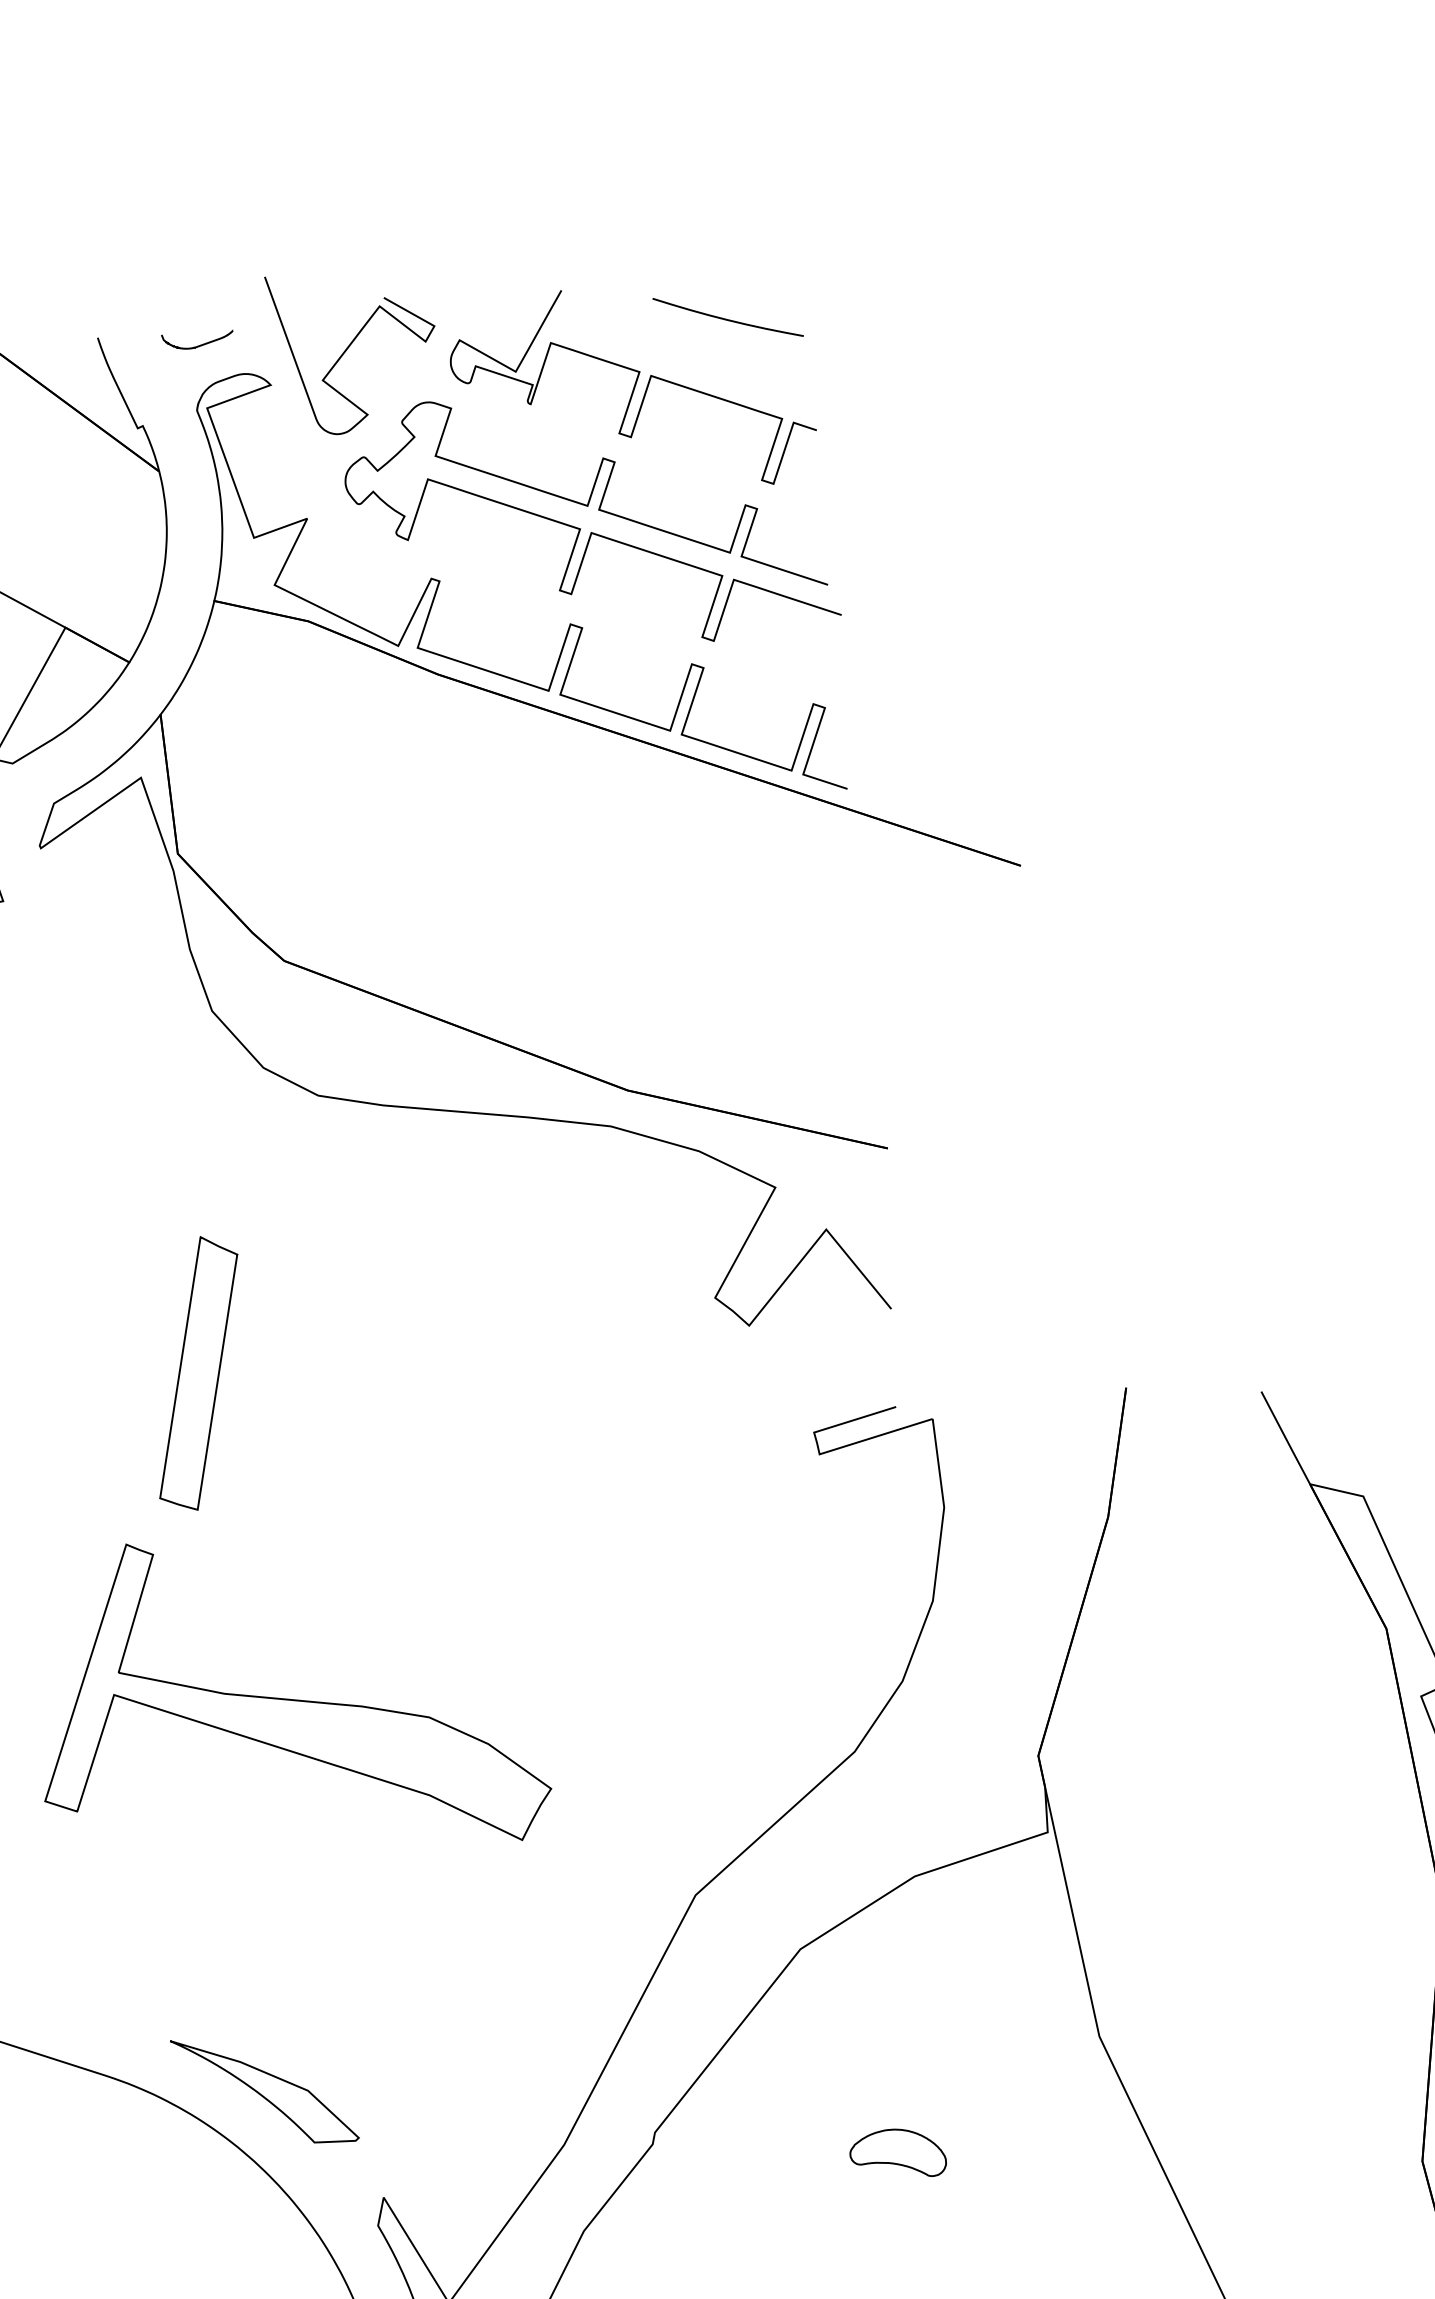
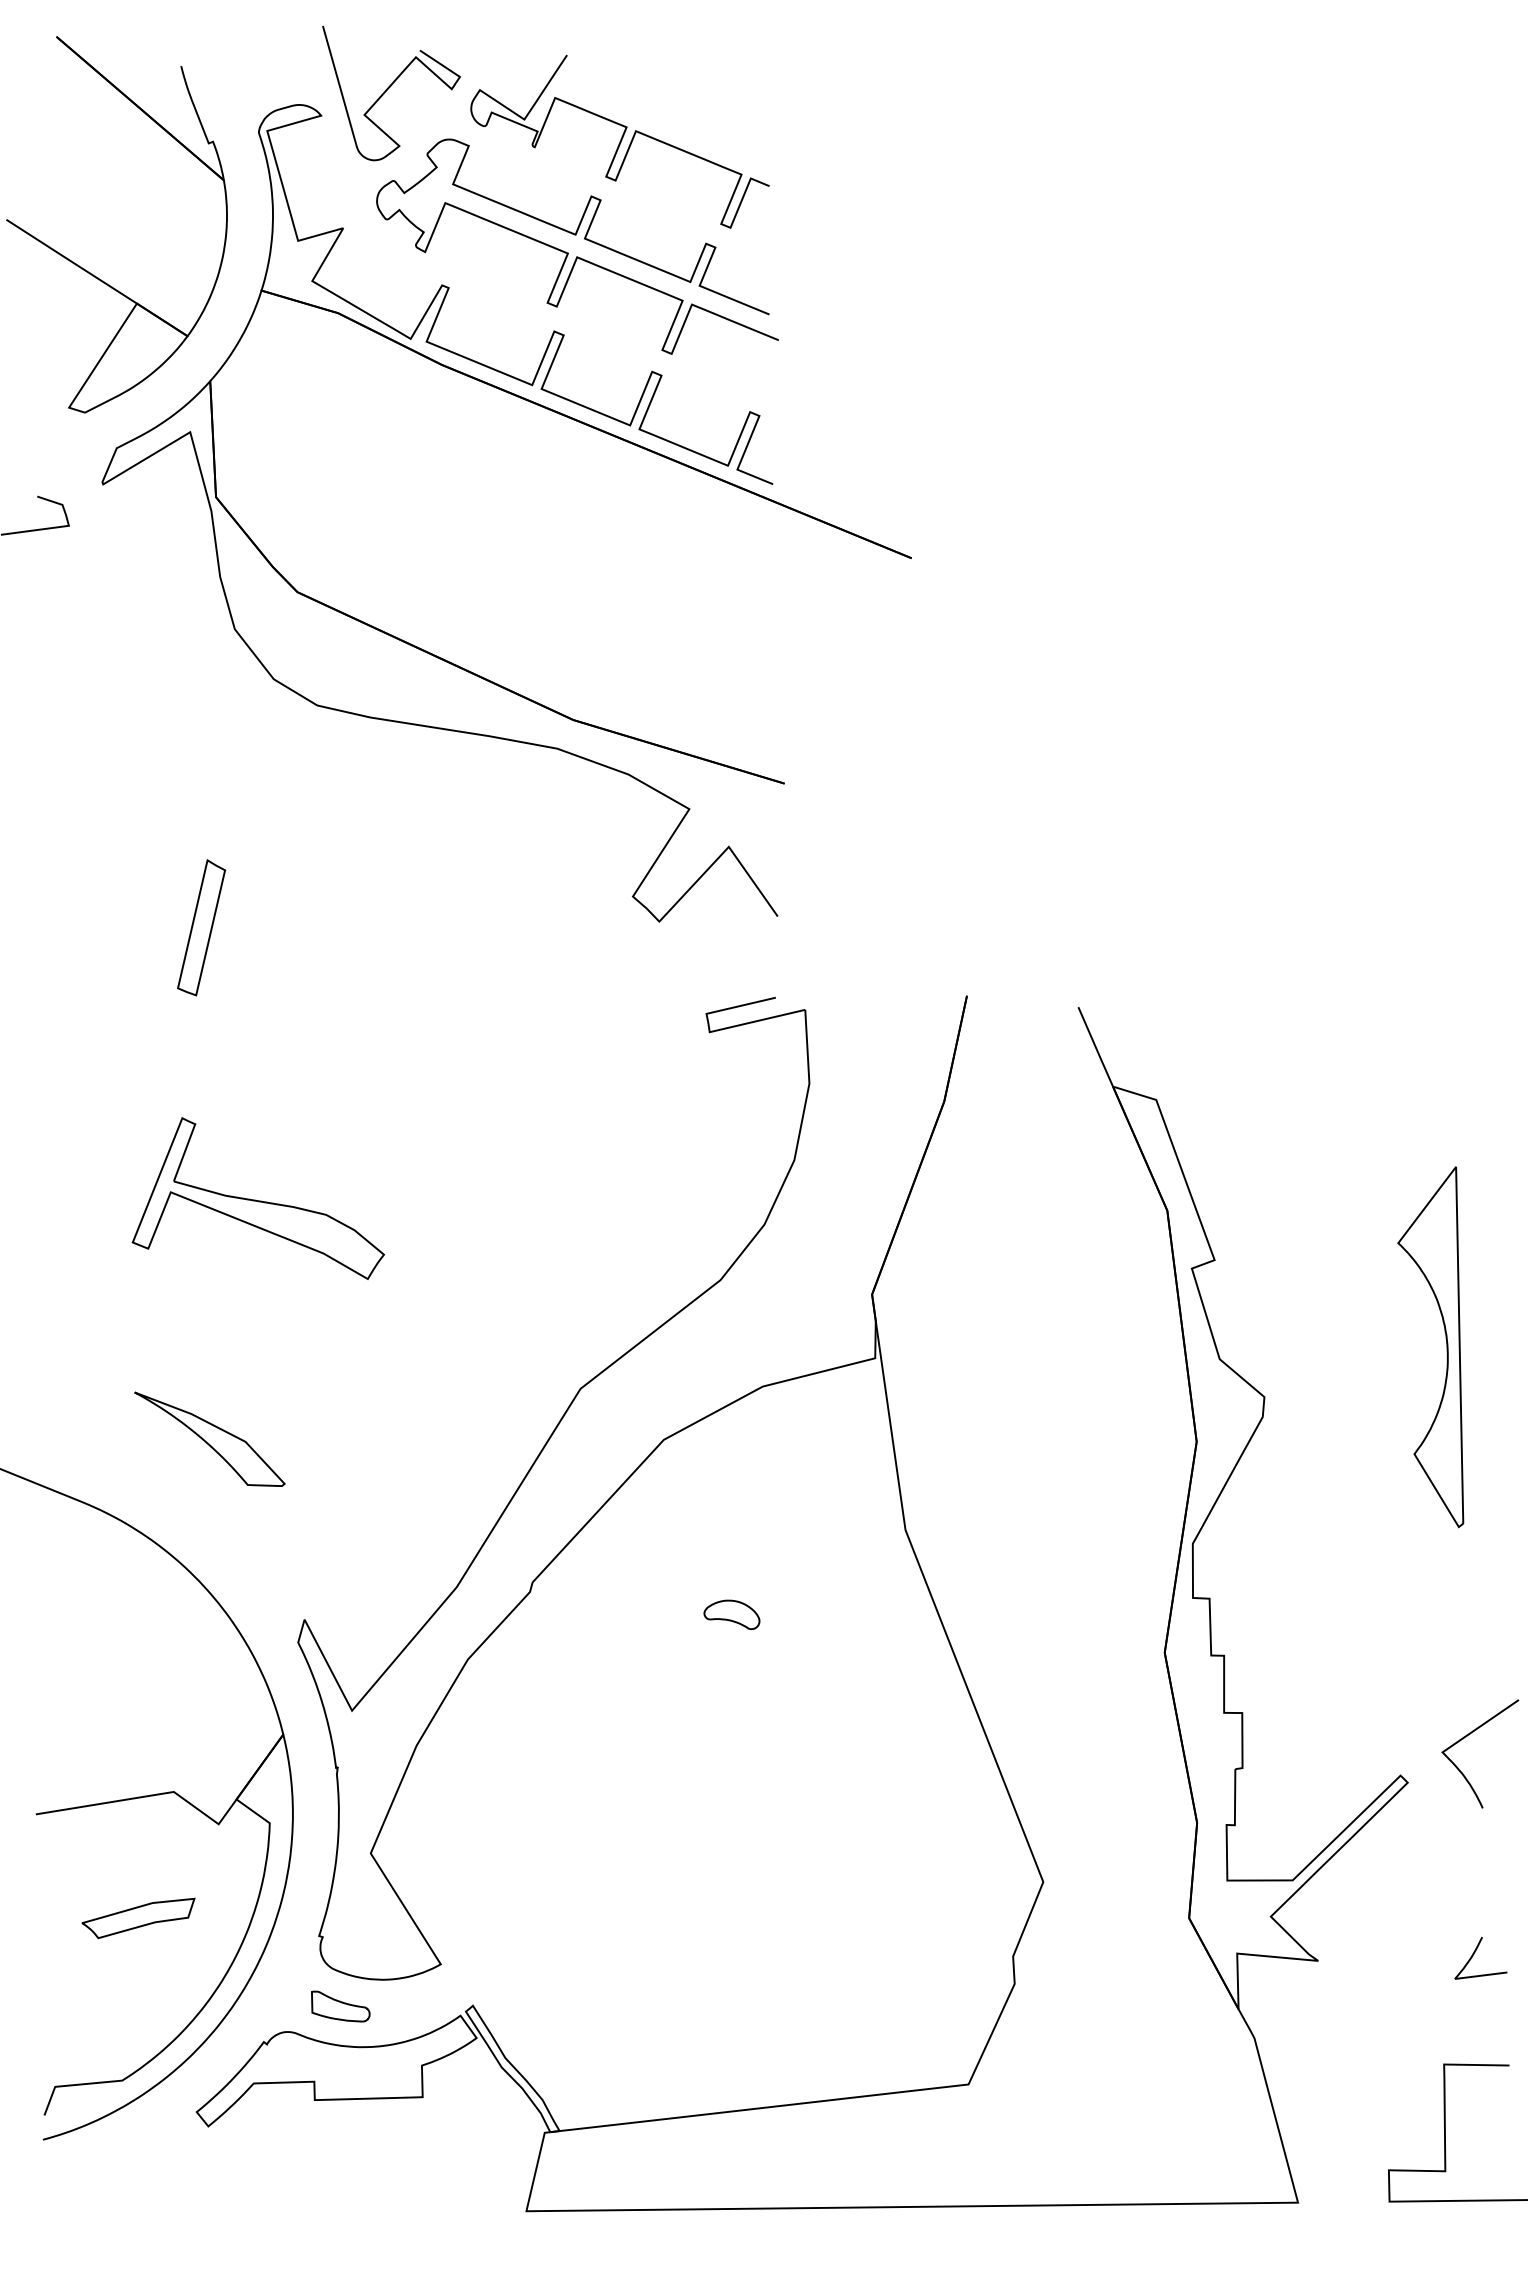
curve: (727, 318) -> (702, 88), removed
curve: (197, 345) -> (263, 78), removed
part: (198, 1373) -> (201, 927), size x0.6
part: (290, 1694) -> (258, 1198), size x0.6
part: (264, 2089) -> (209, 1438), moved
part: (897, 2153) -> (731, 1614), size x0.7

